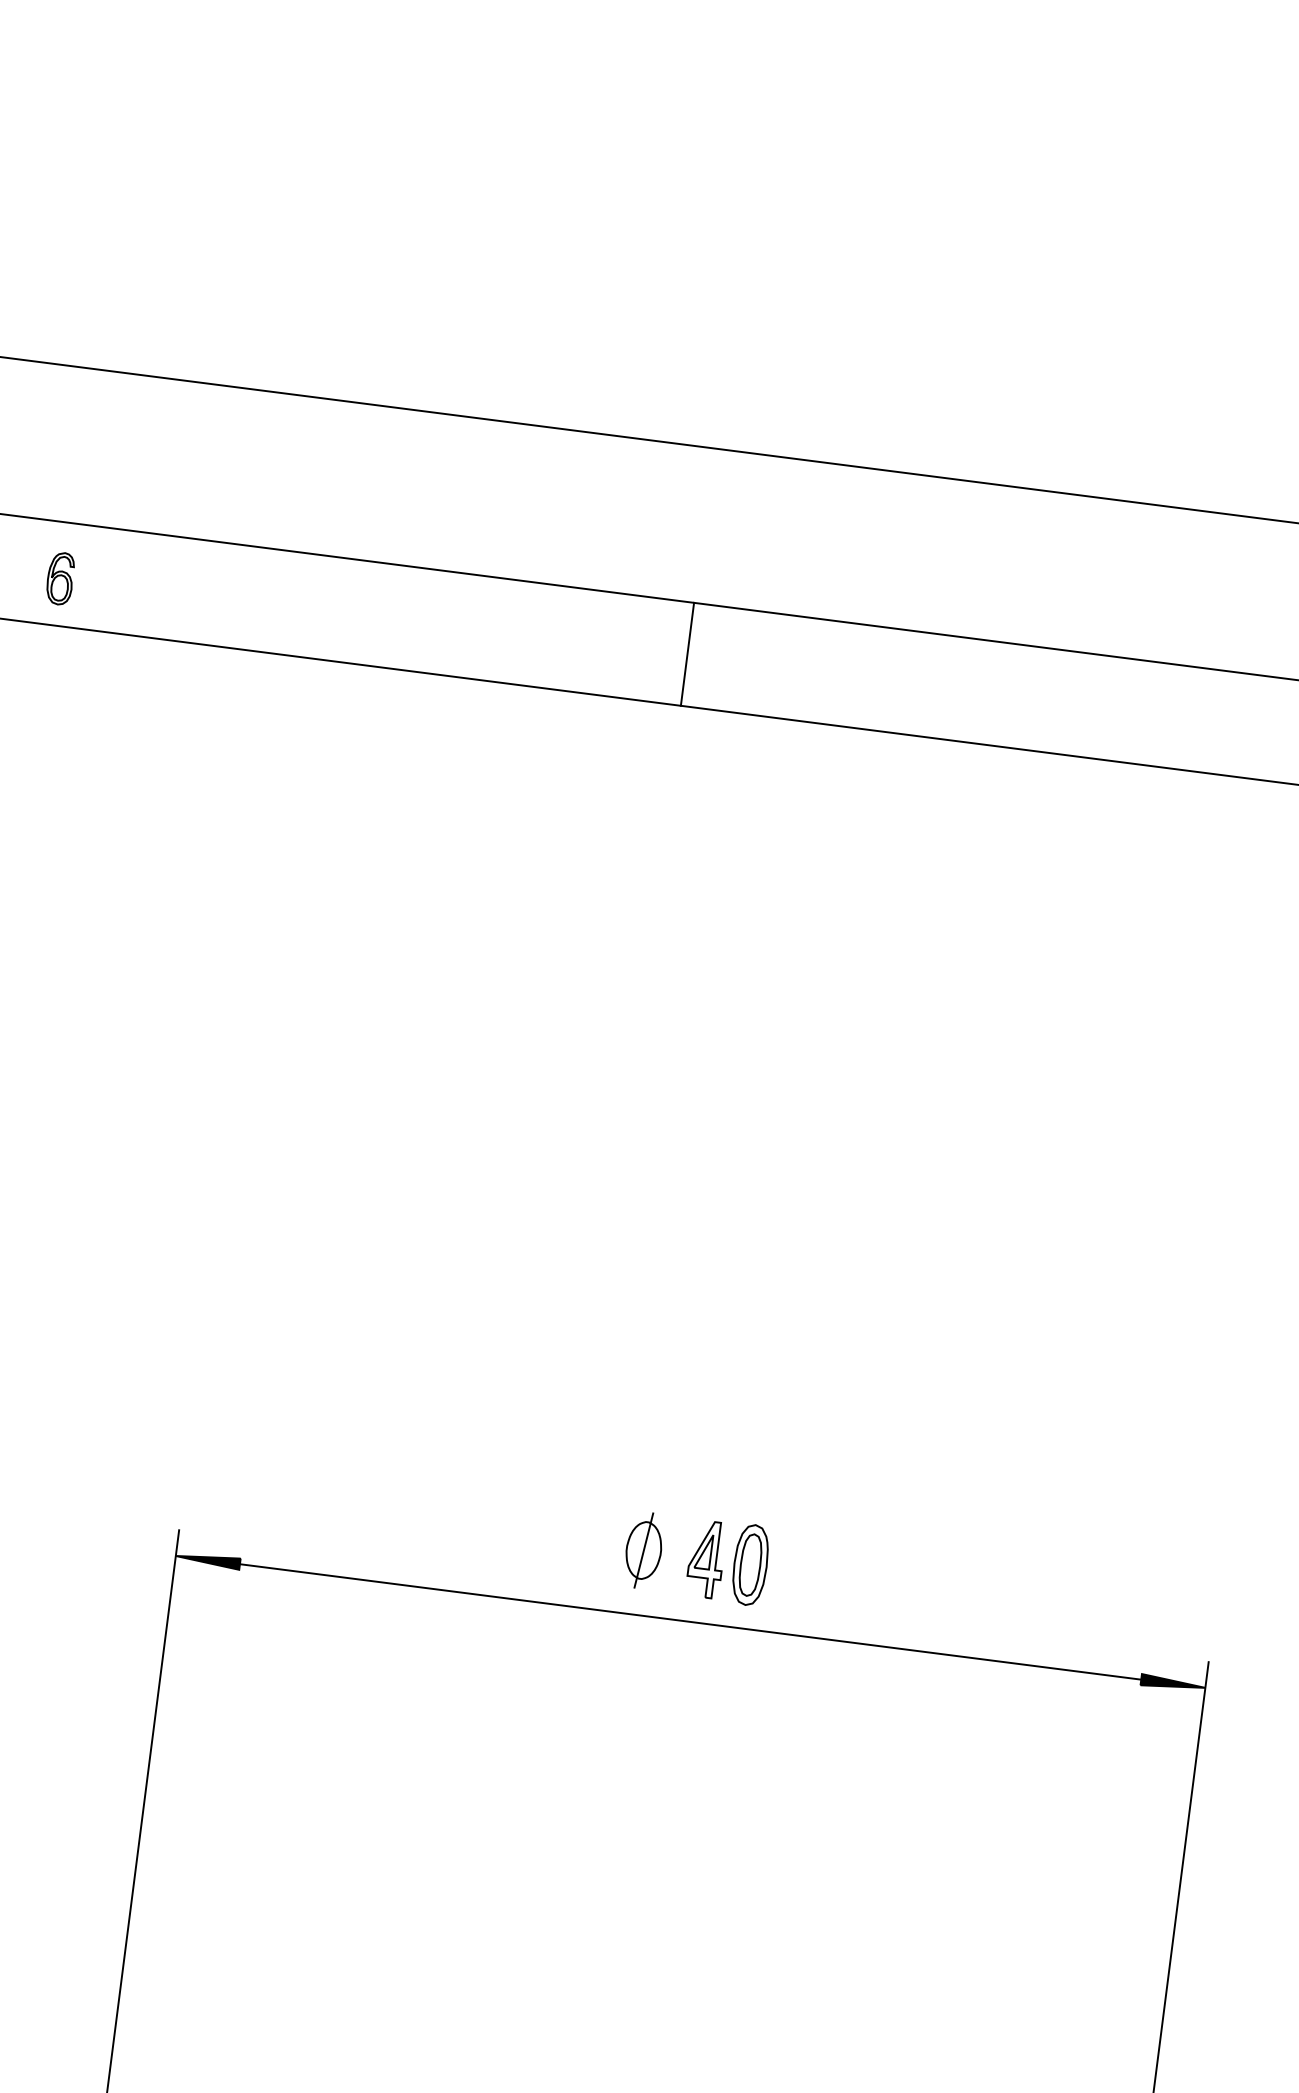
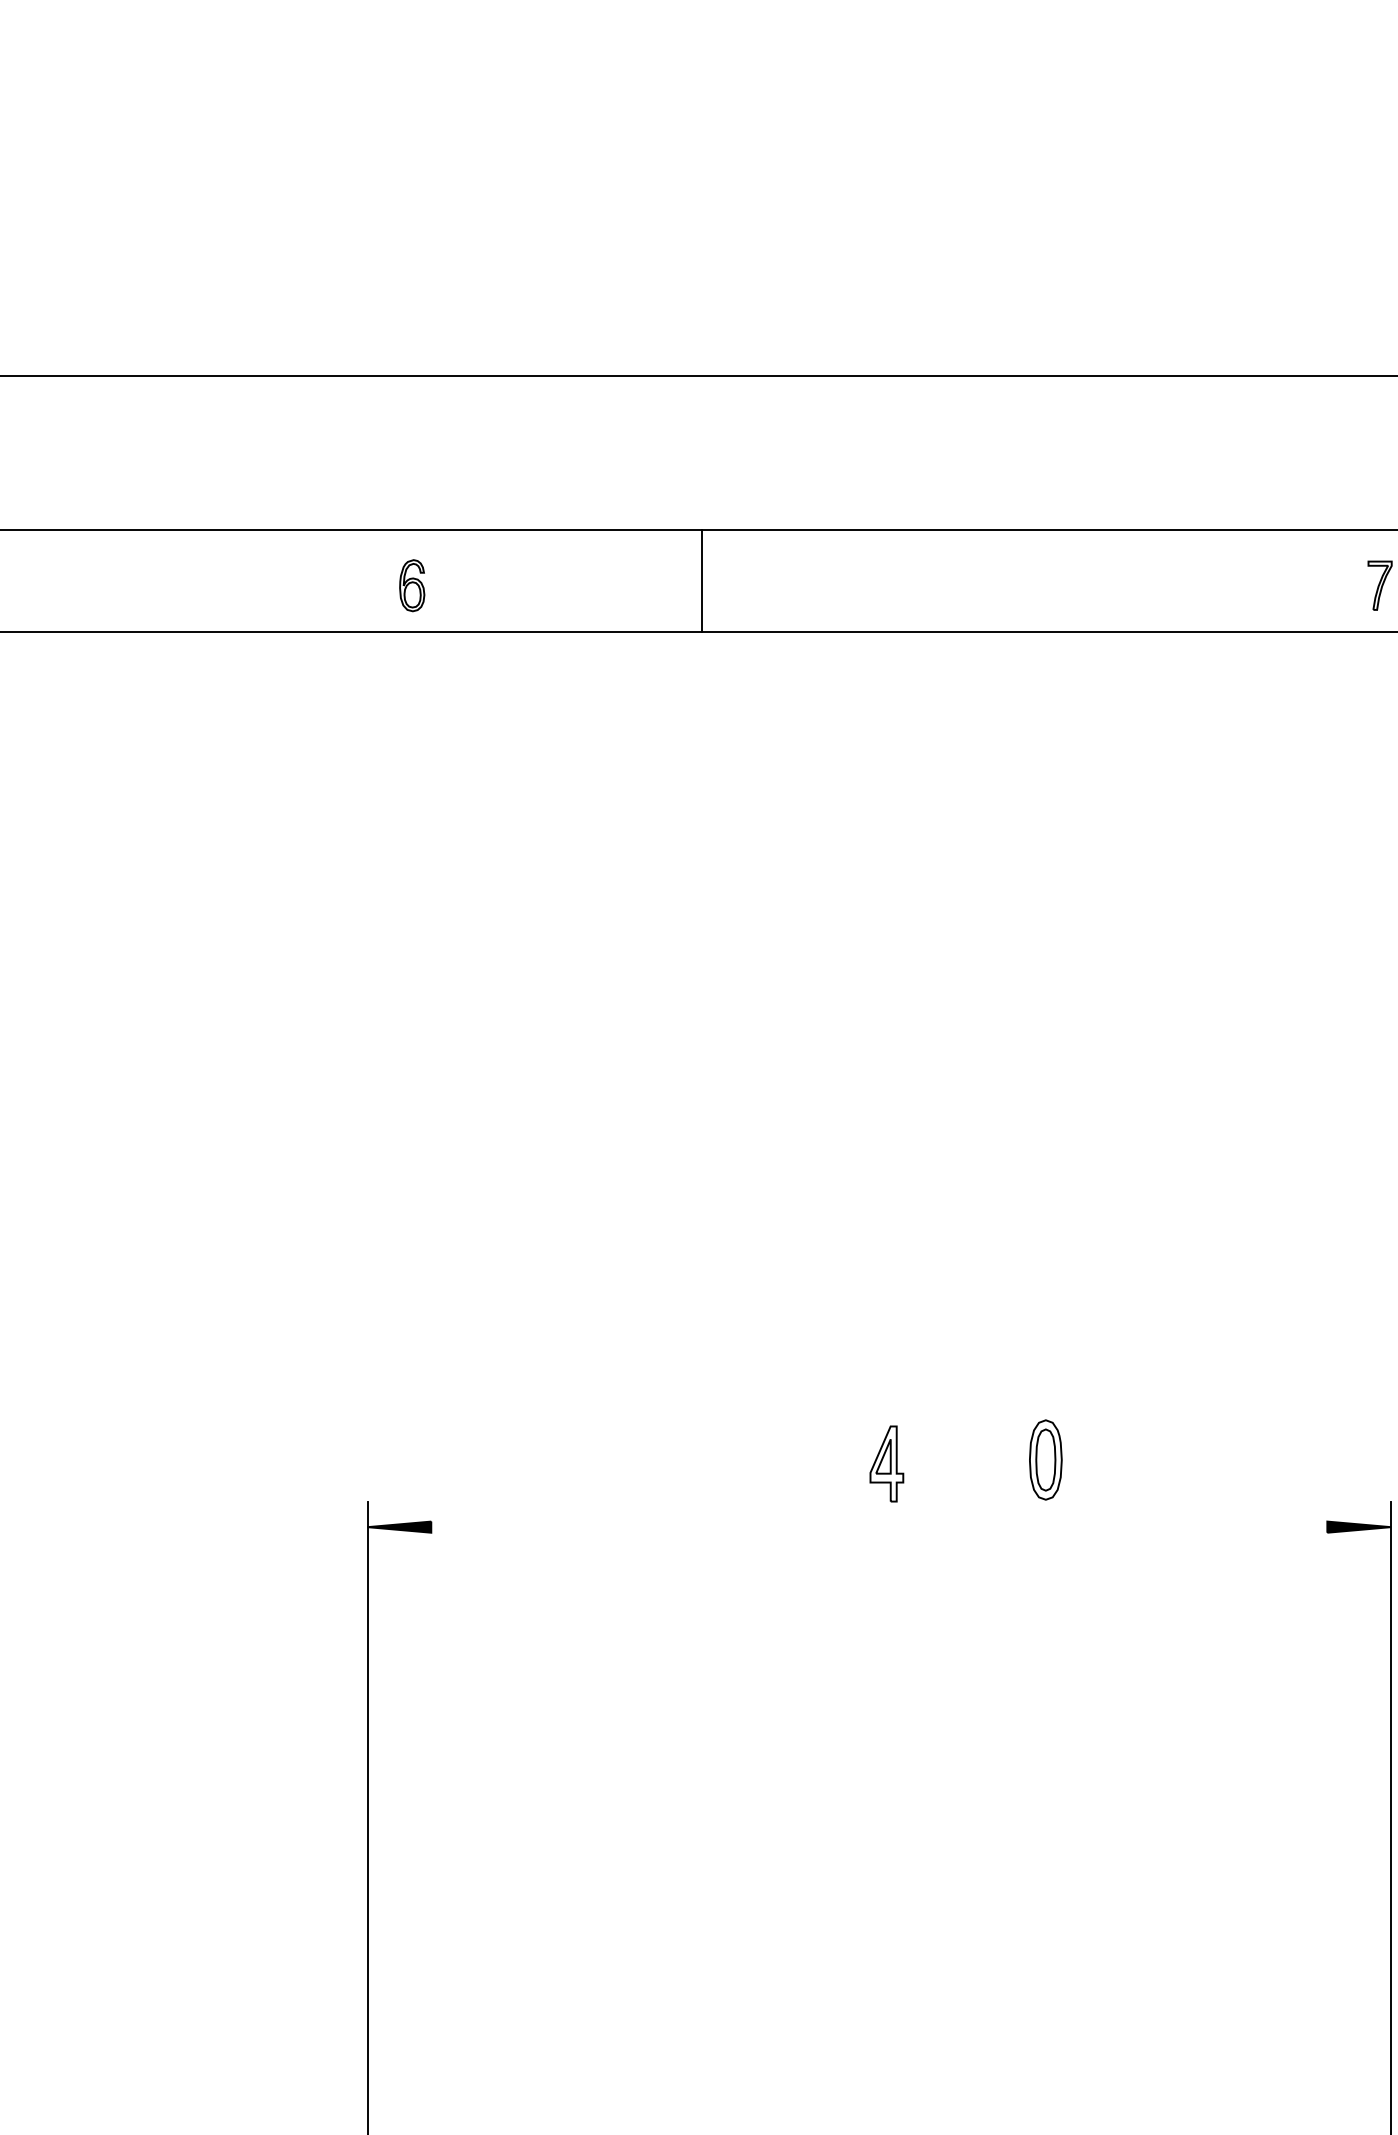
part: (60, 578) -> (412, 585), moved
line: (688, 653) -> (702, 580), moved
part: (643, 1549) -> (824, 1462), removed
part: (750, 1564) -> (1045, 1459), moved
line: (690, 1622) -> (879, 1527), removed

